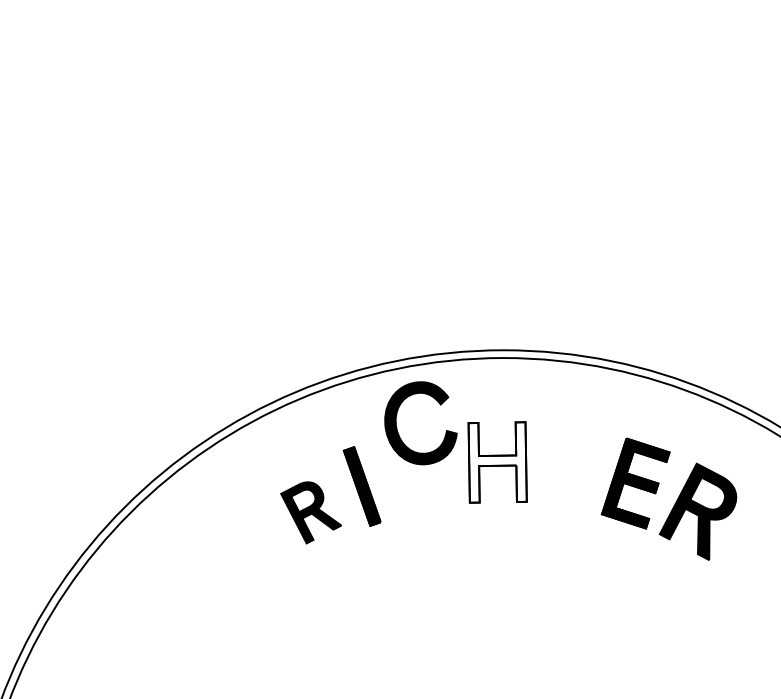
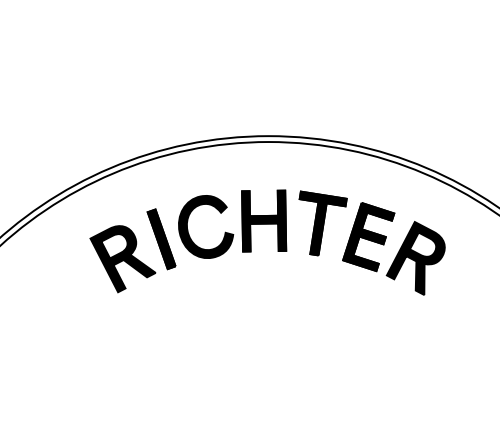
part: (397, 427) -> (188, 230), moved
fill: (497, 462) -> (264, 221), added
part: (575, 465) -> (323, 223), added
part: (310, 512) -> (122, 258), size x1.43

